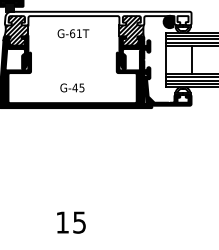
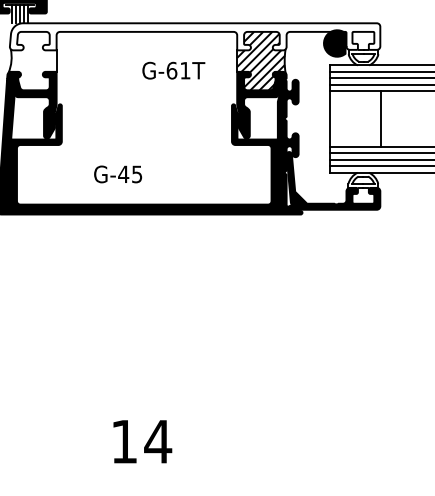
hatch: (16, 30) -> (32, 60), removed
text: (73, 33) -> (173, 70), moved
text: (72, 87) -> (118, 173), moved
text: (79, 222) -> (157, 441), 15 -> 14

